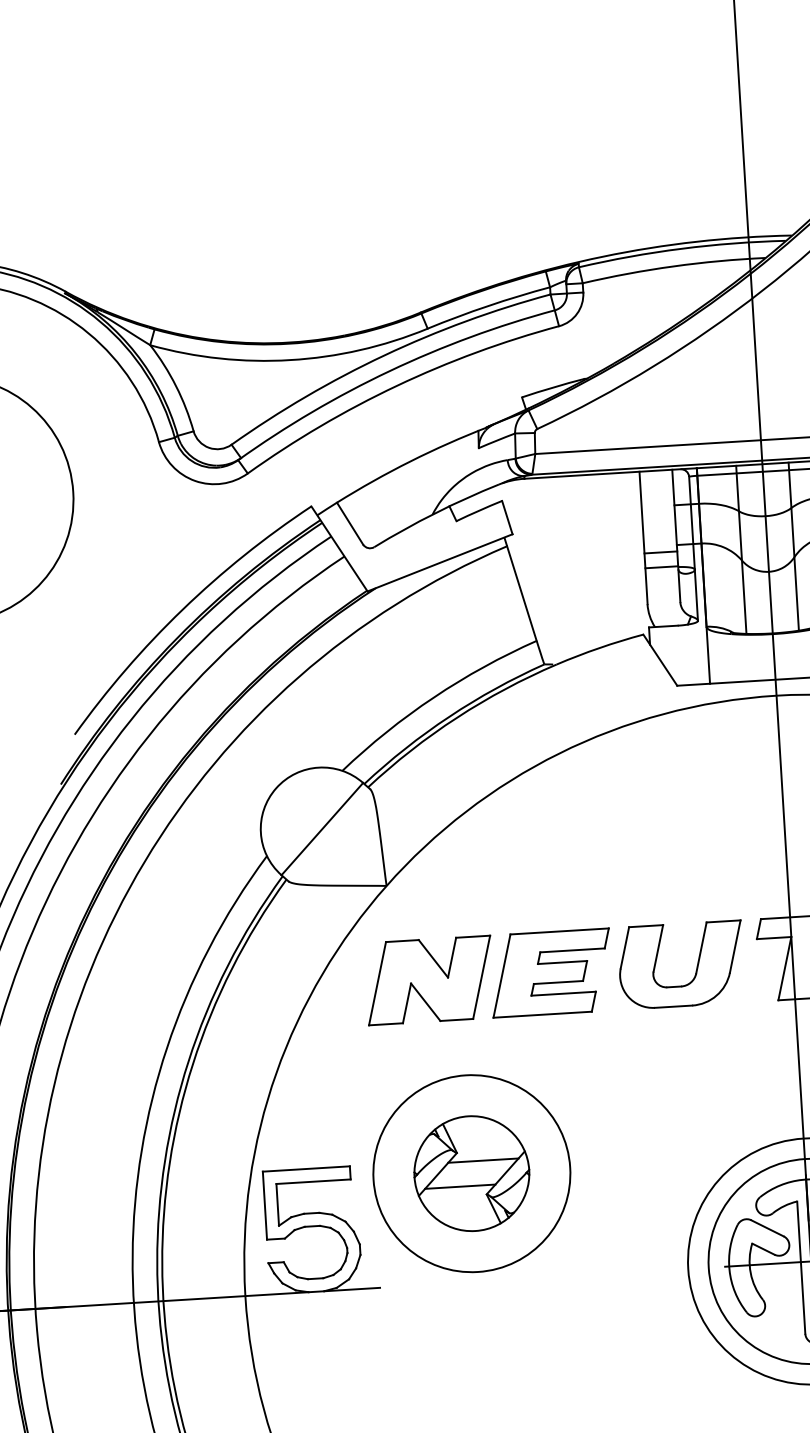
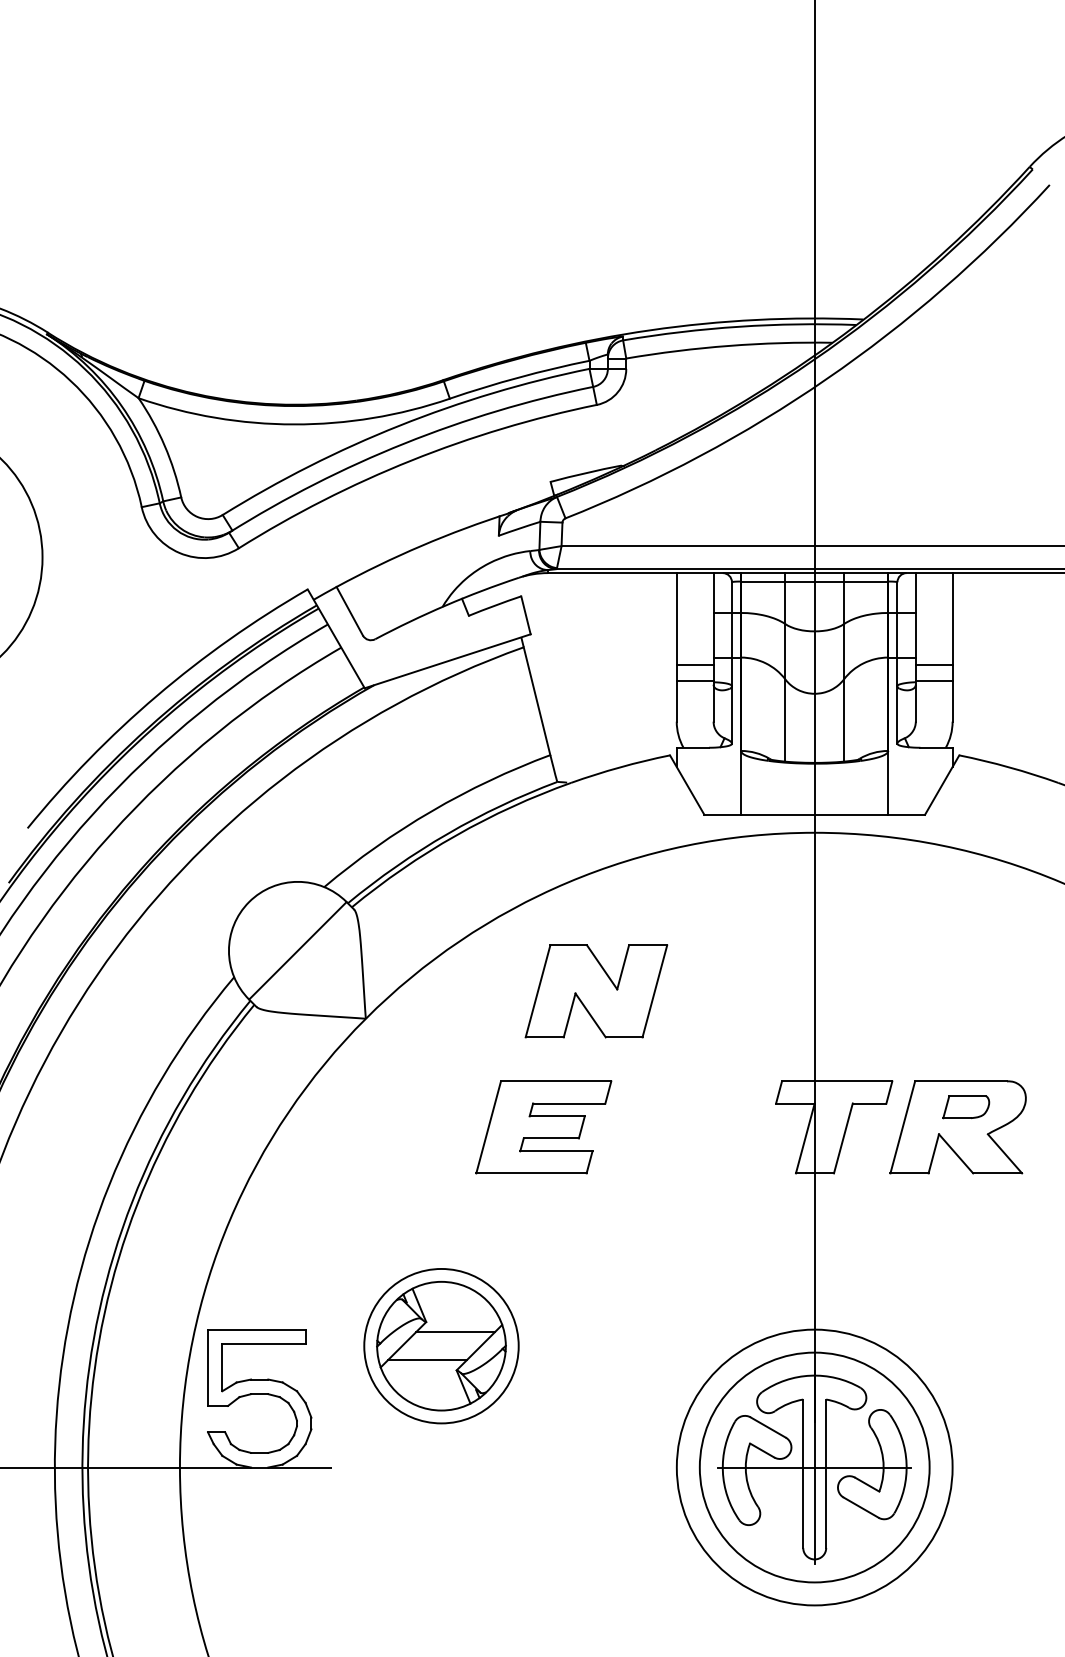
part: (696, 967) -> (706, 1131), removed
part: (429, 980) -> (596, 991), moved
circle: (471, 1173) -> (441, 1345), size x0.7

